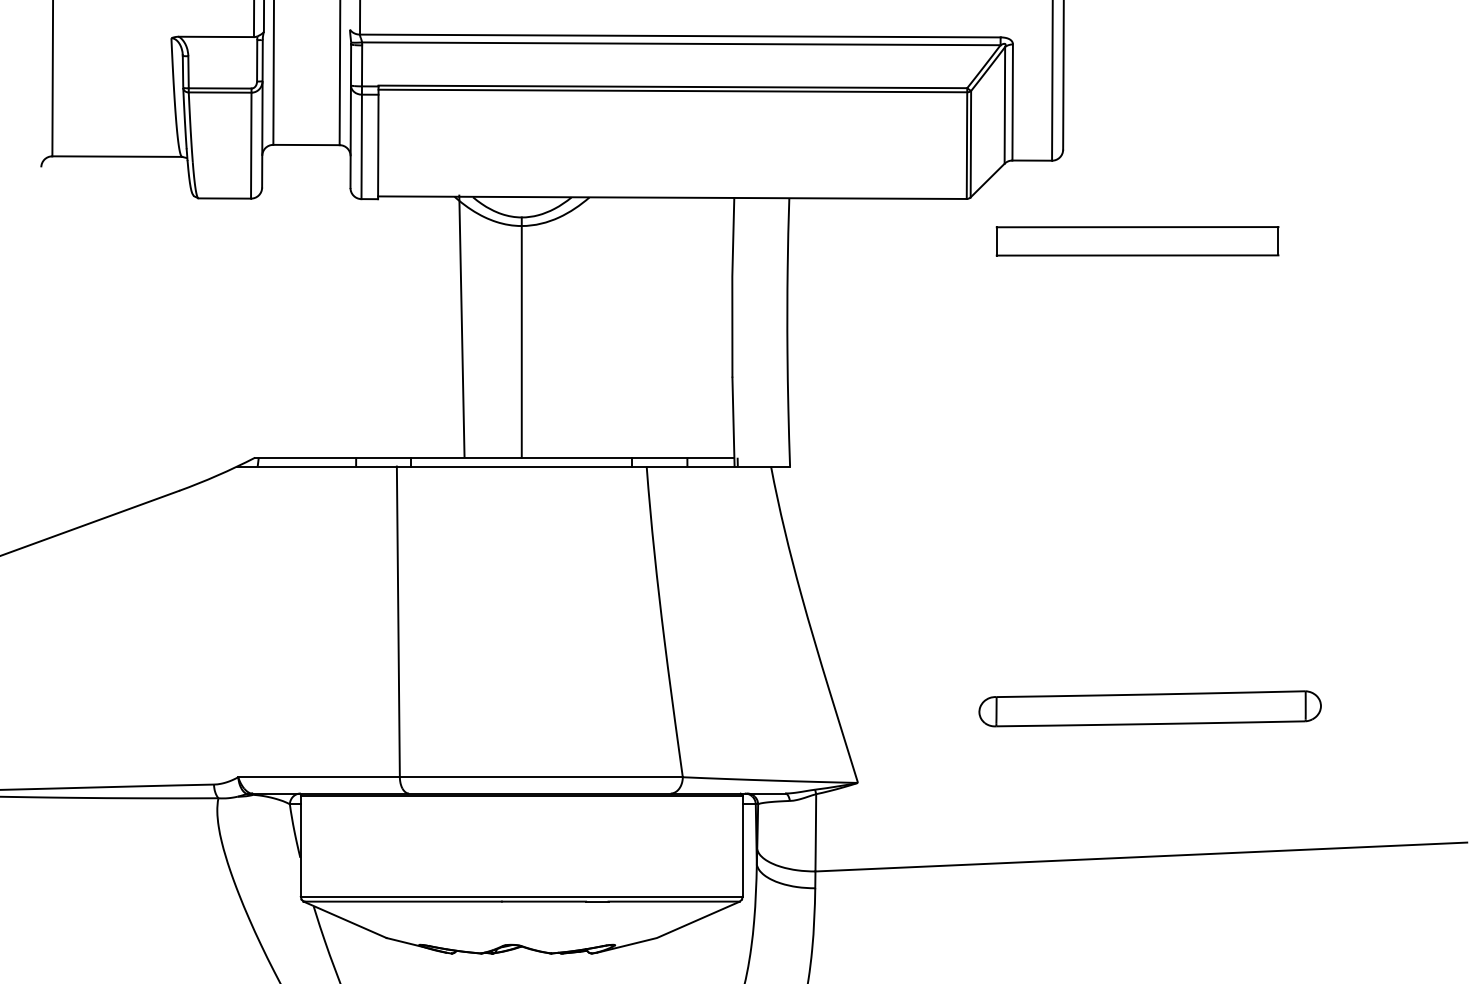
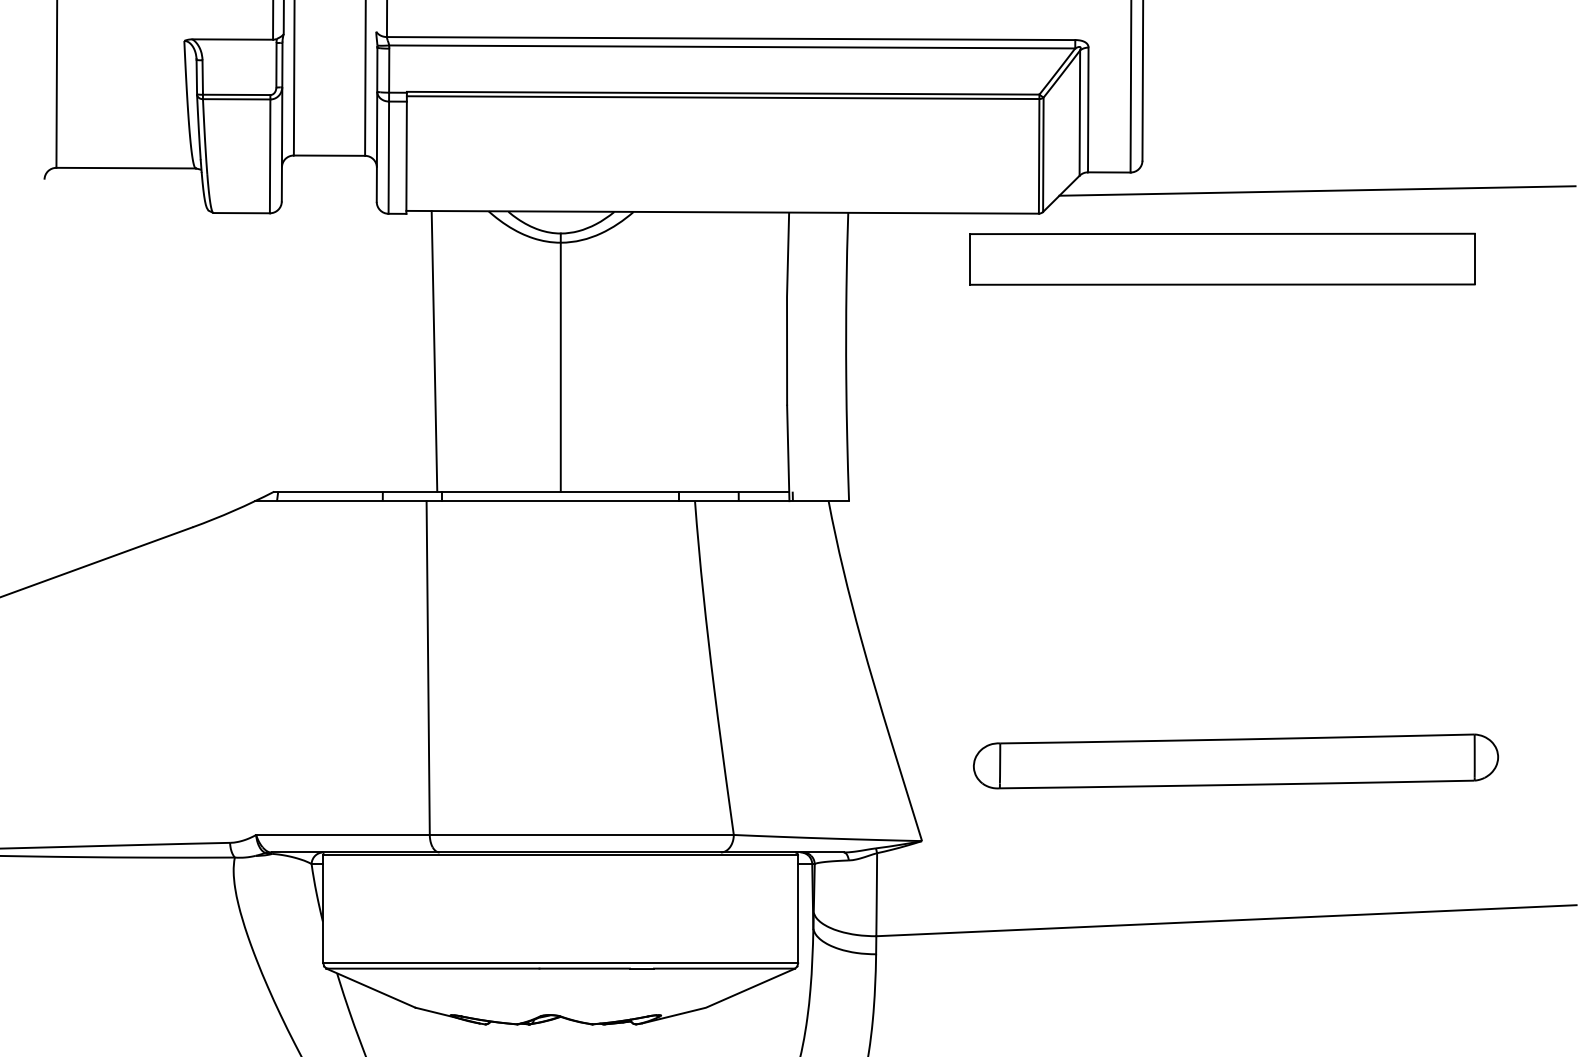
line: (1226, 177) -> (1317, 190), added
part: (1137, 240) -> (1222, 258), size x1.67
line: (461, 326) -> (434, 351), moved
part: (1149, 708) -> (1235, 761), size x1.43

